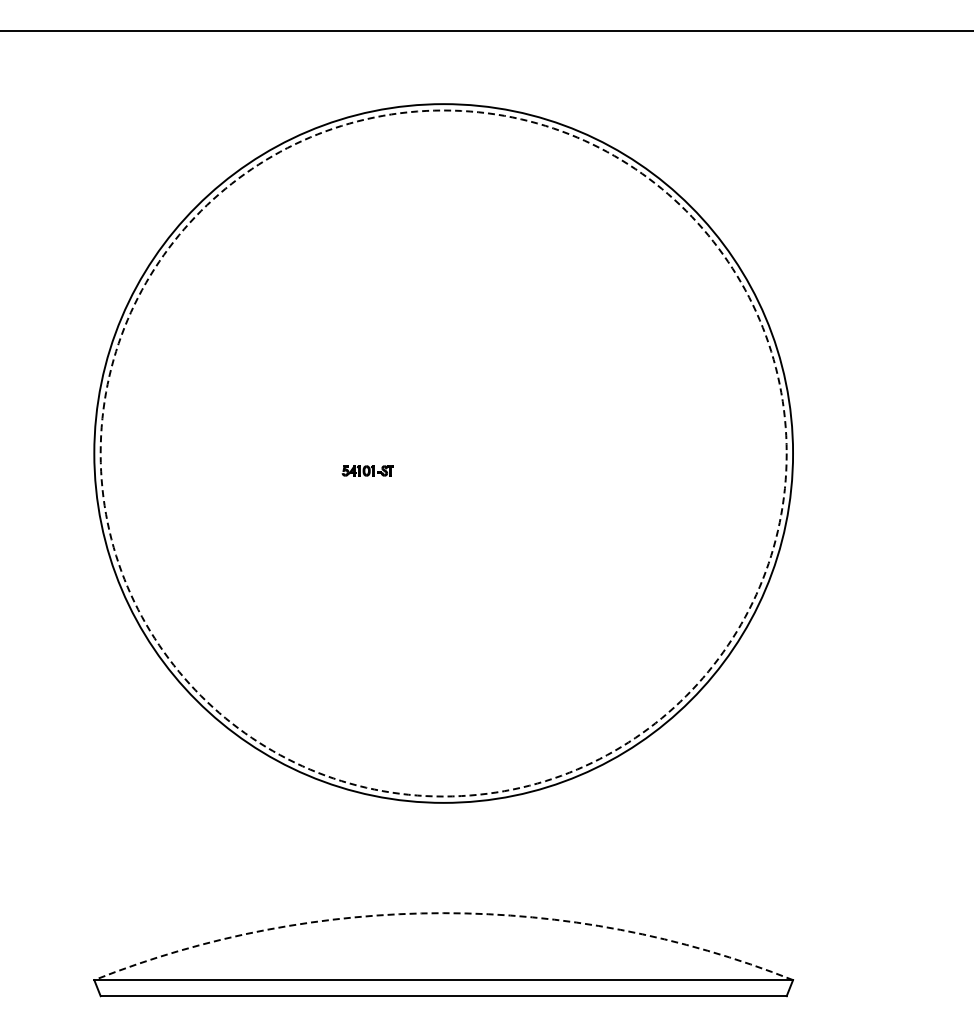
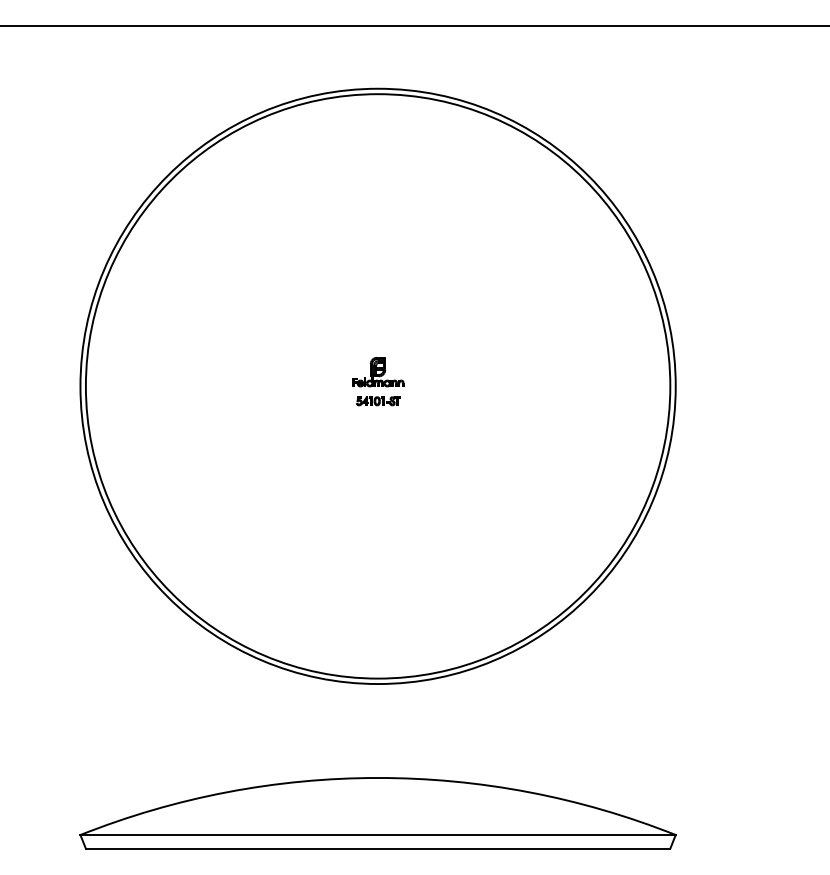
part: (443, 436) -> (377, 371), added
circle: (443, 453) -> (377, 386), dashed -> solid
part: (367, 470) -> (377, 400), moved
arc: (443, 913) -> (377, 778), dashed -> solid

